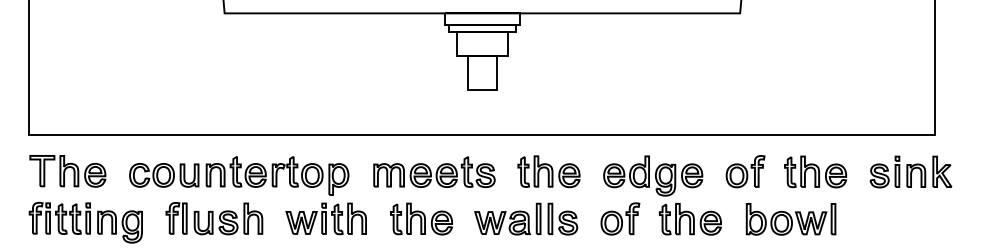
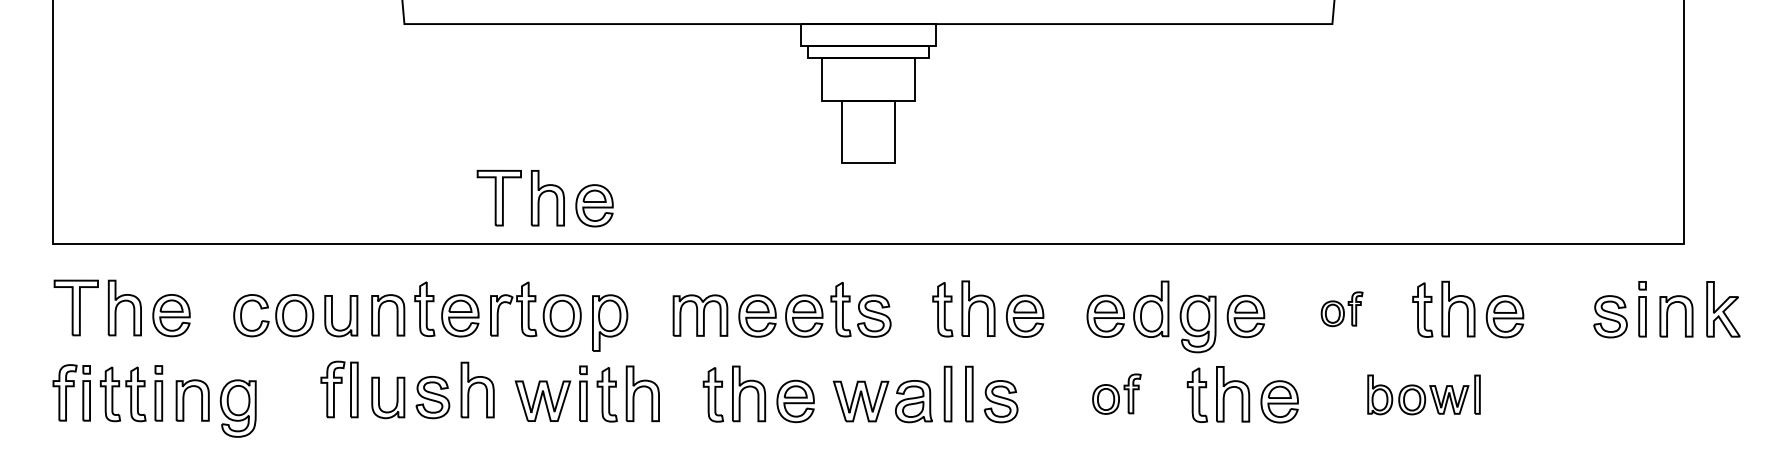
part: (302, 110) -> (544, 198), added
part: (745, 171) -> (1342, 308), size x0.6
part: (910, 171) -> (1666, 308), moved
part: (214, 218) -> (407, 389), moved
part: (526, 218) -> (926, 393), moved
part: (620, 218) -> (1117, 393), size x0.7
part: (790, 219) -> (1423, 395), size x0.7

